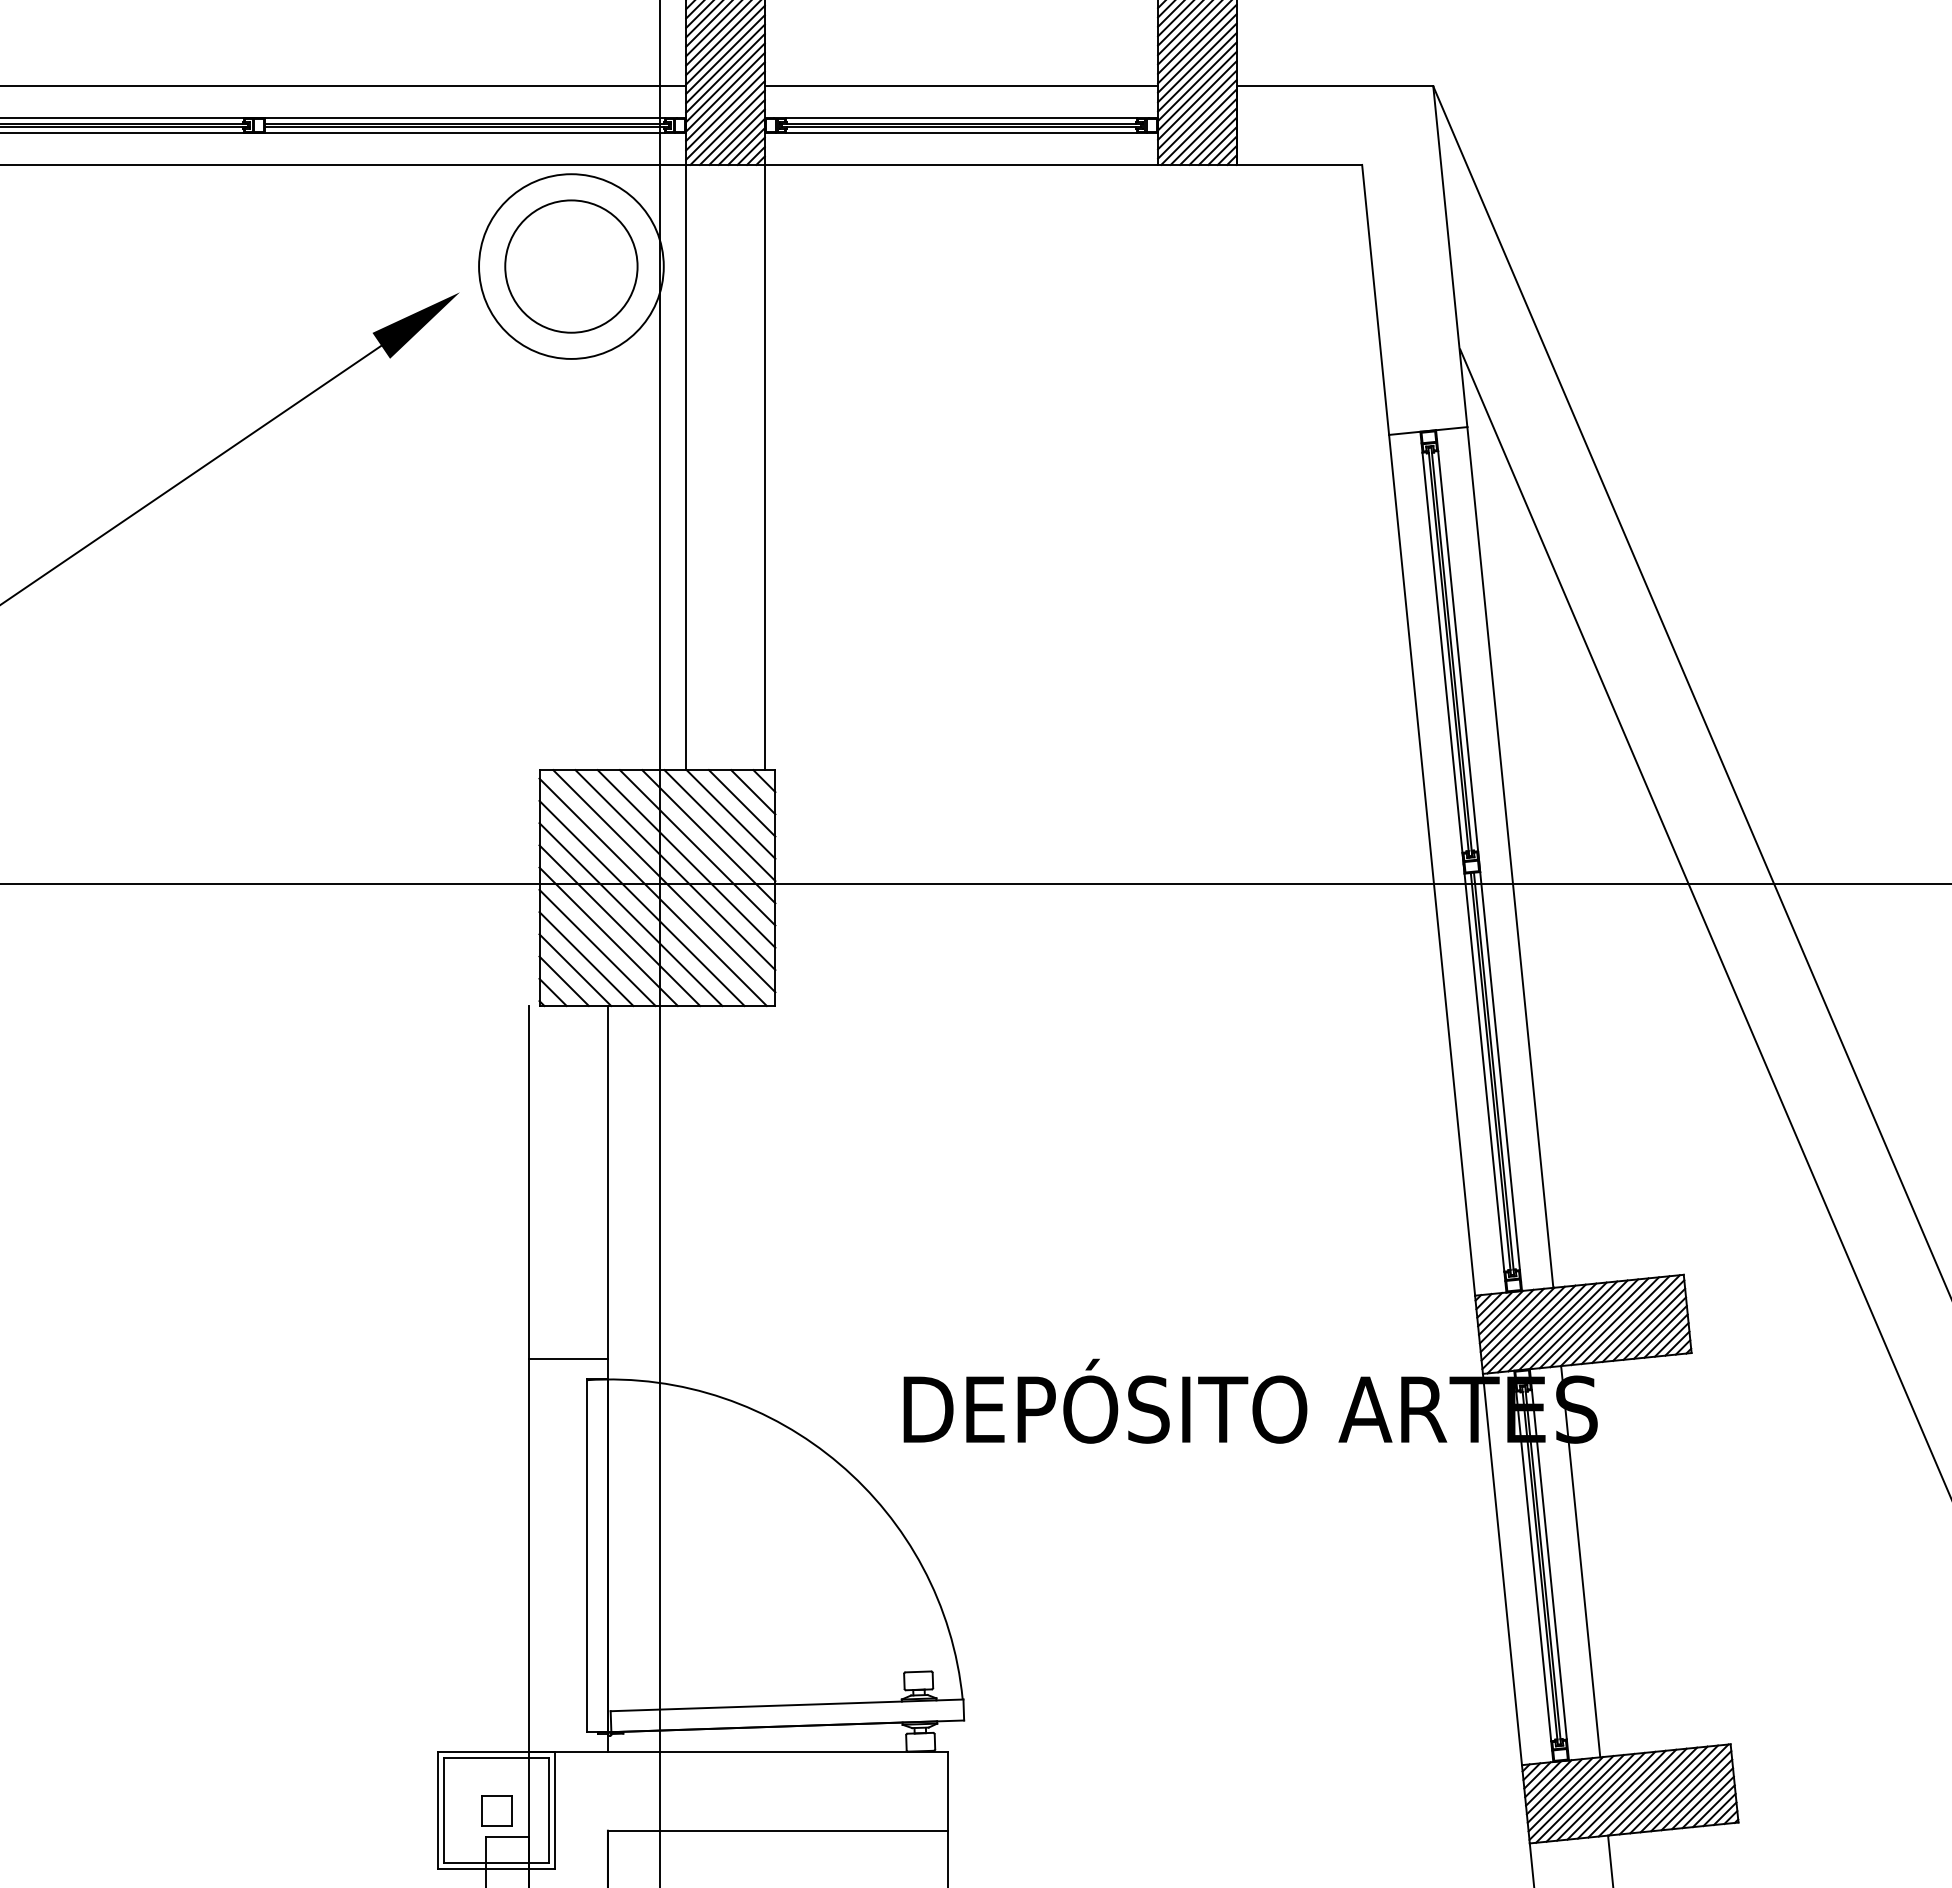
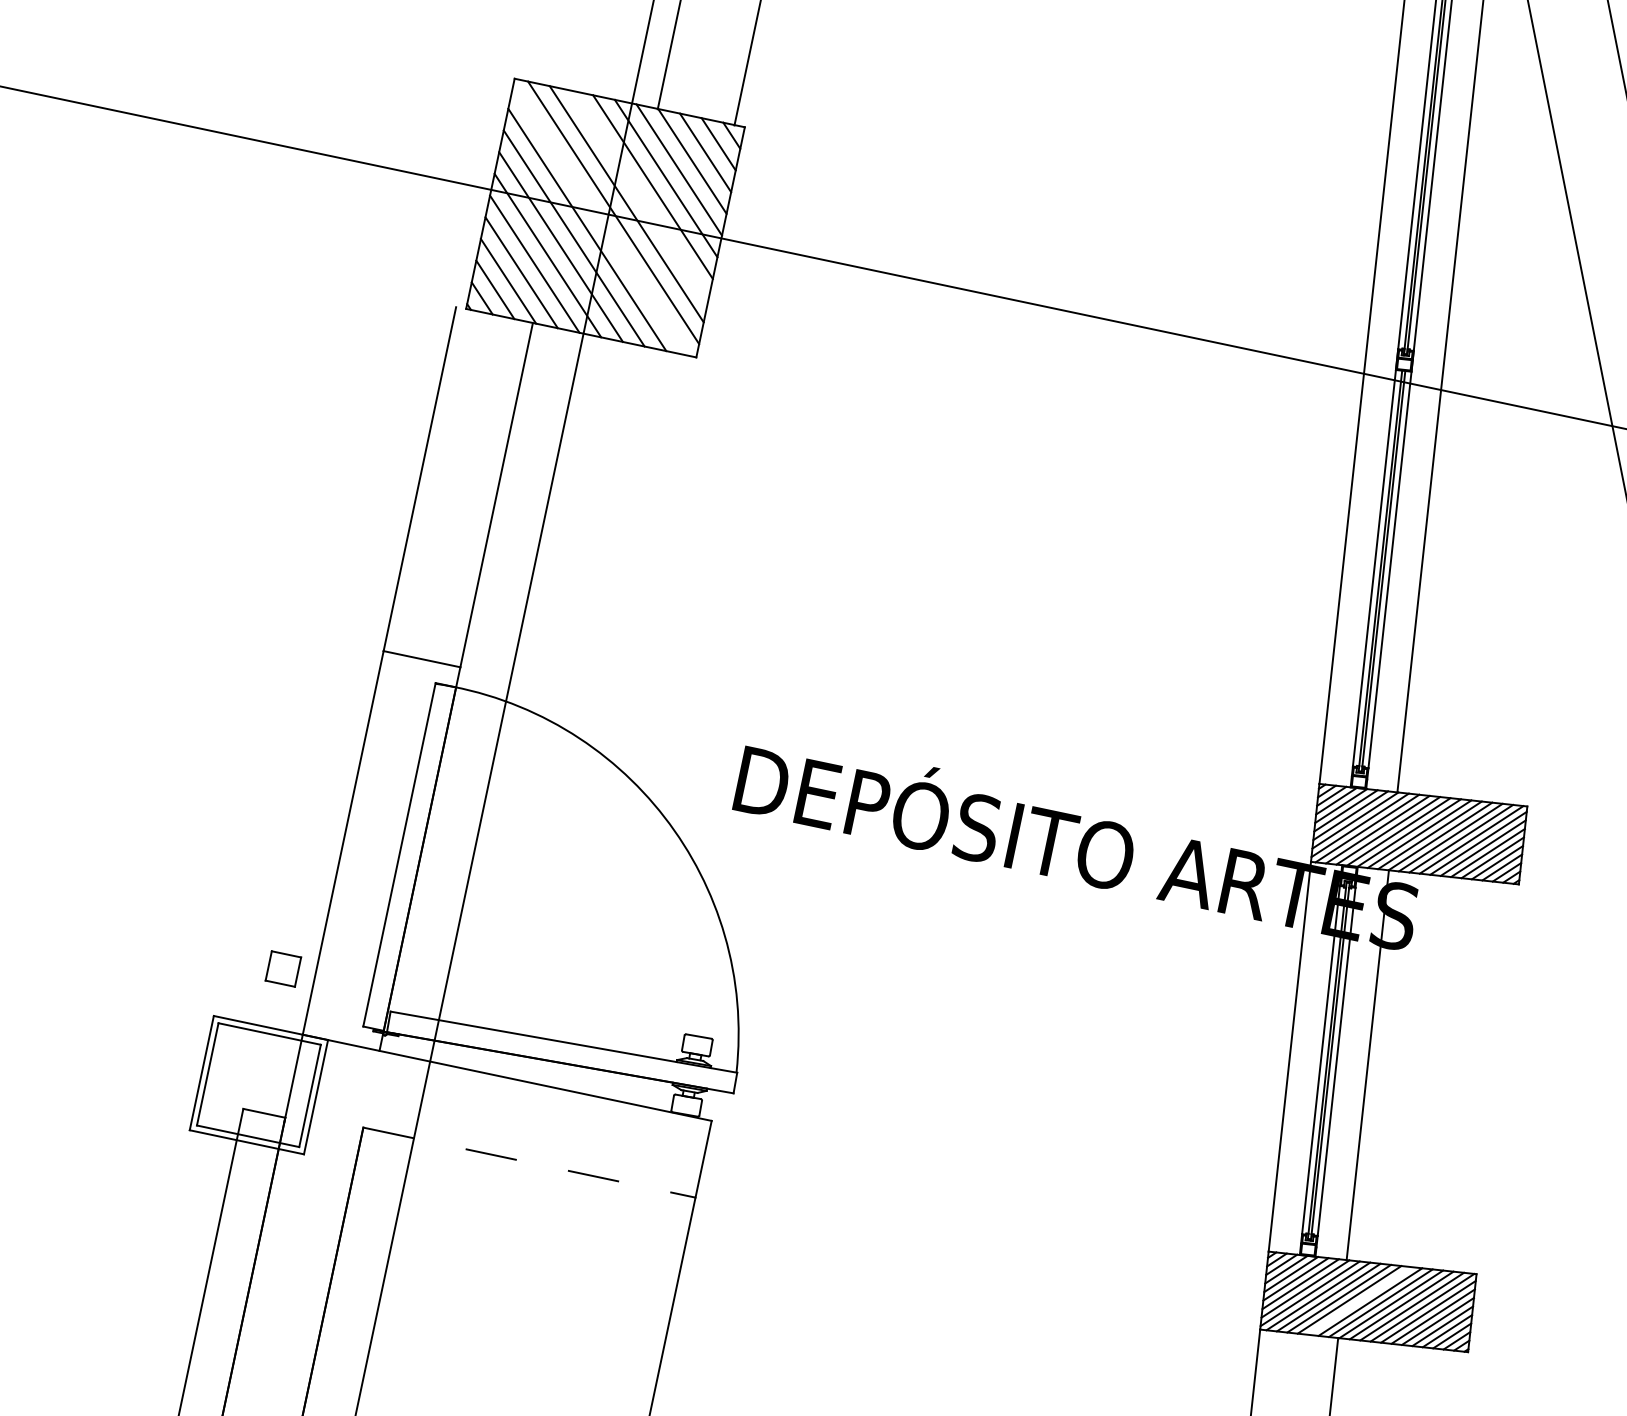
line: (686, 858) -> (639, 195), removed
line: (652, 891) -> (599, 220), removed
line: (1621, 1794) -> (1359, 1300), removed
part: (496, 1810) -> (283, 968), moved
line: (778, 1830) -> (529, 1162), solid -> dashed

